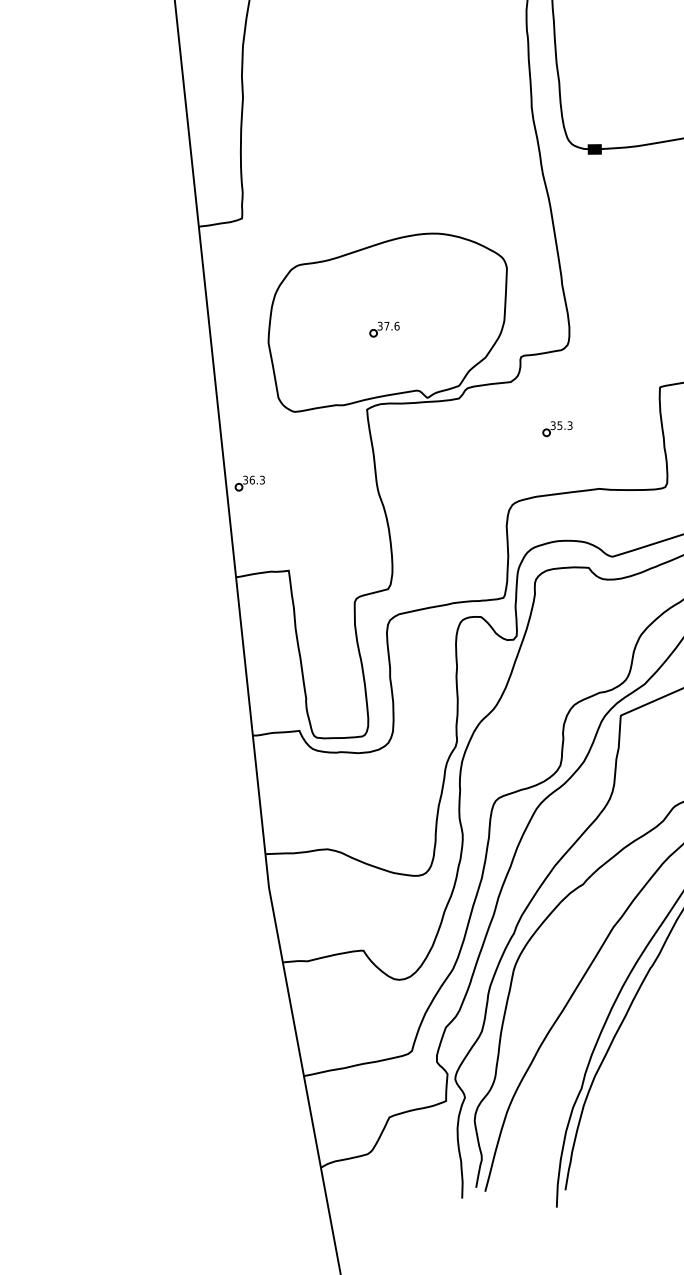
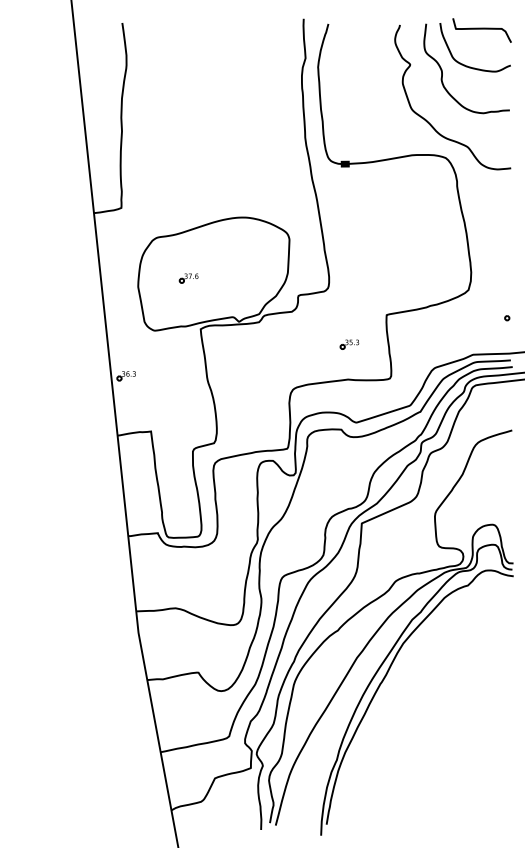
part: (384, 329) -> (188, 278), moved
part: (557, 428) -> (349, 344), moved

